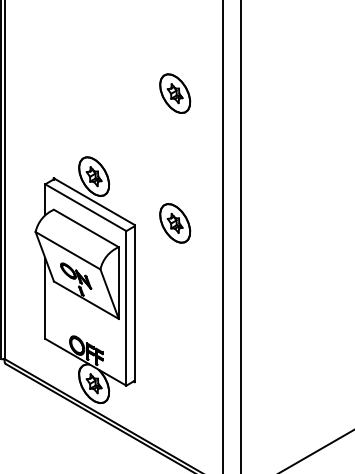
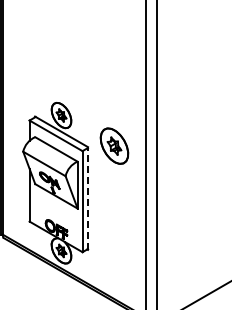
part: (175, 92) -> (114, 60), removed
part: (175, 222) -> (114, 145), size x1.4
line: (135, 303) -> (88, 198), solid -> dashed

